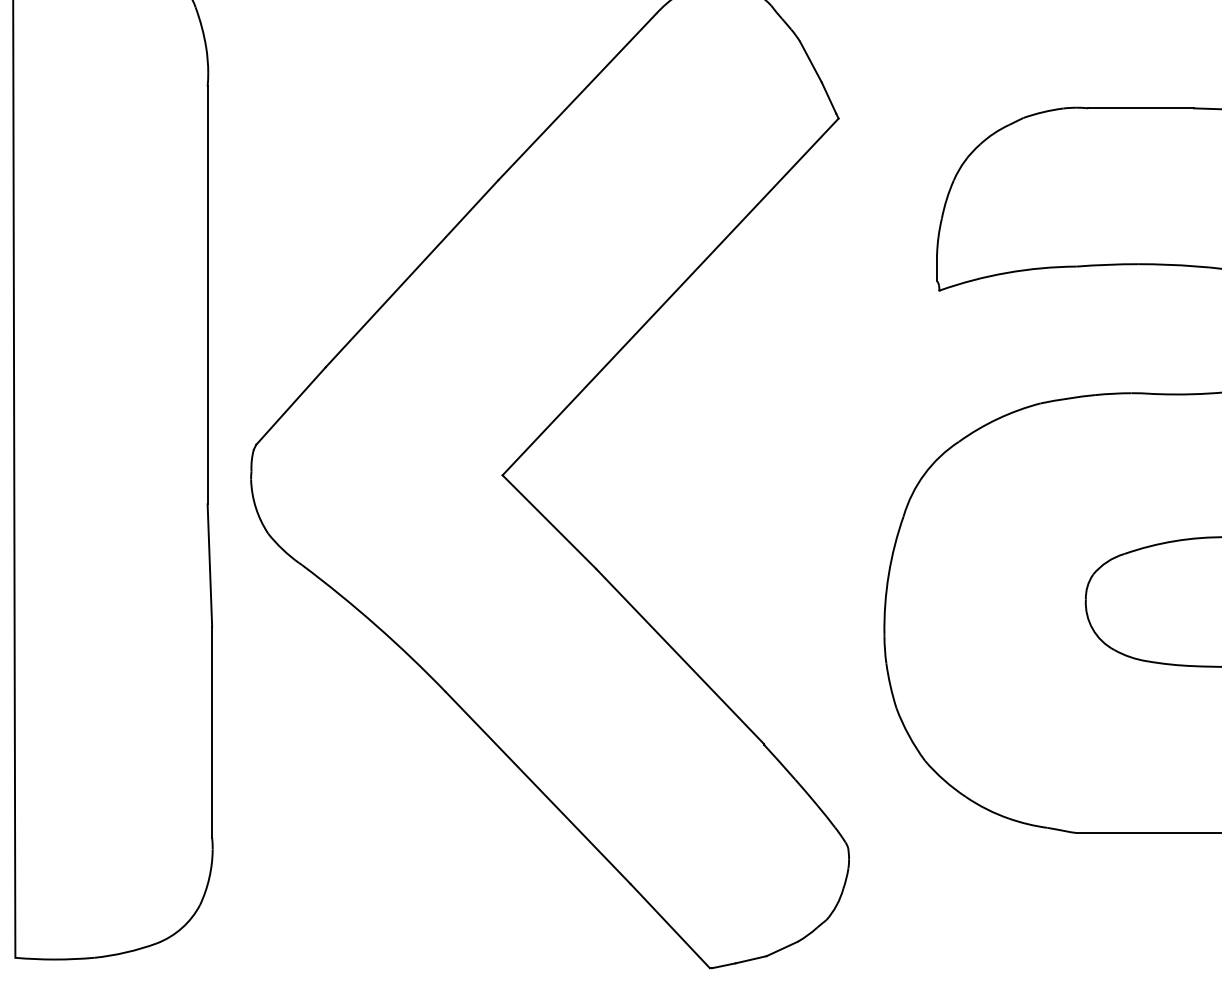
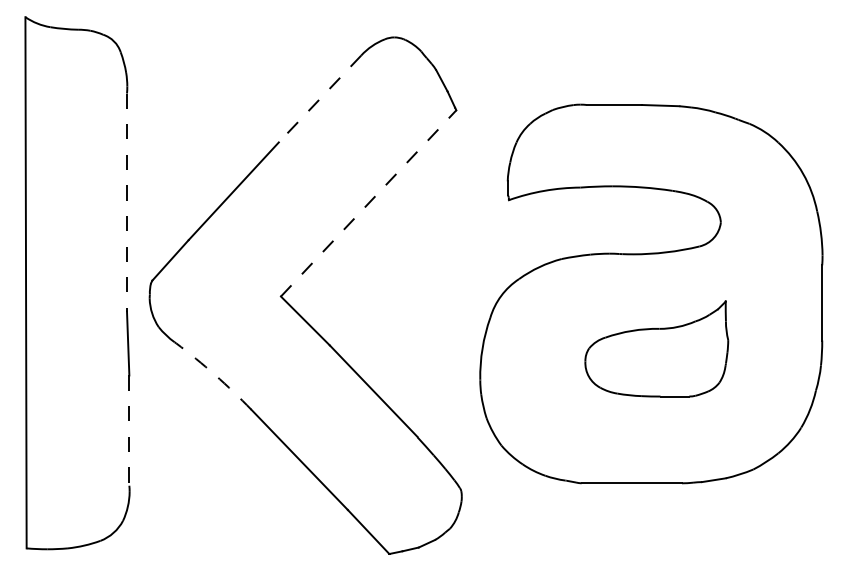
line: (578, 97) -> (320, 99), solid -> dashed
line: (208, 295) -> (127, 202), solid -> dashed
line: (670, 297) -> (368, 203), solid -> dashed
arc: (377, 626) -> (215, 375), solid -> dashed
line: (212, 733) -> (129, 431), solid -> dashed

